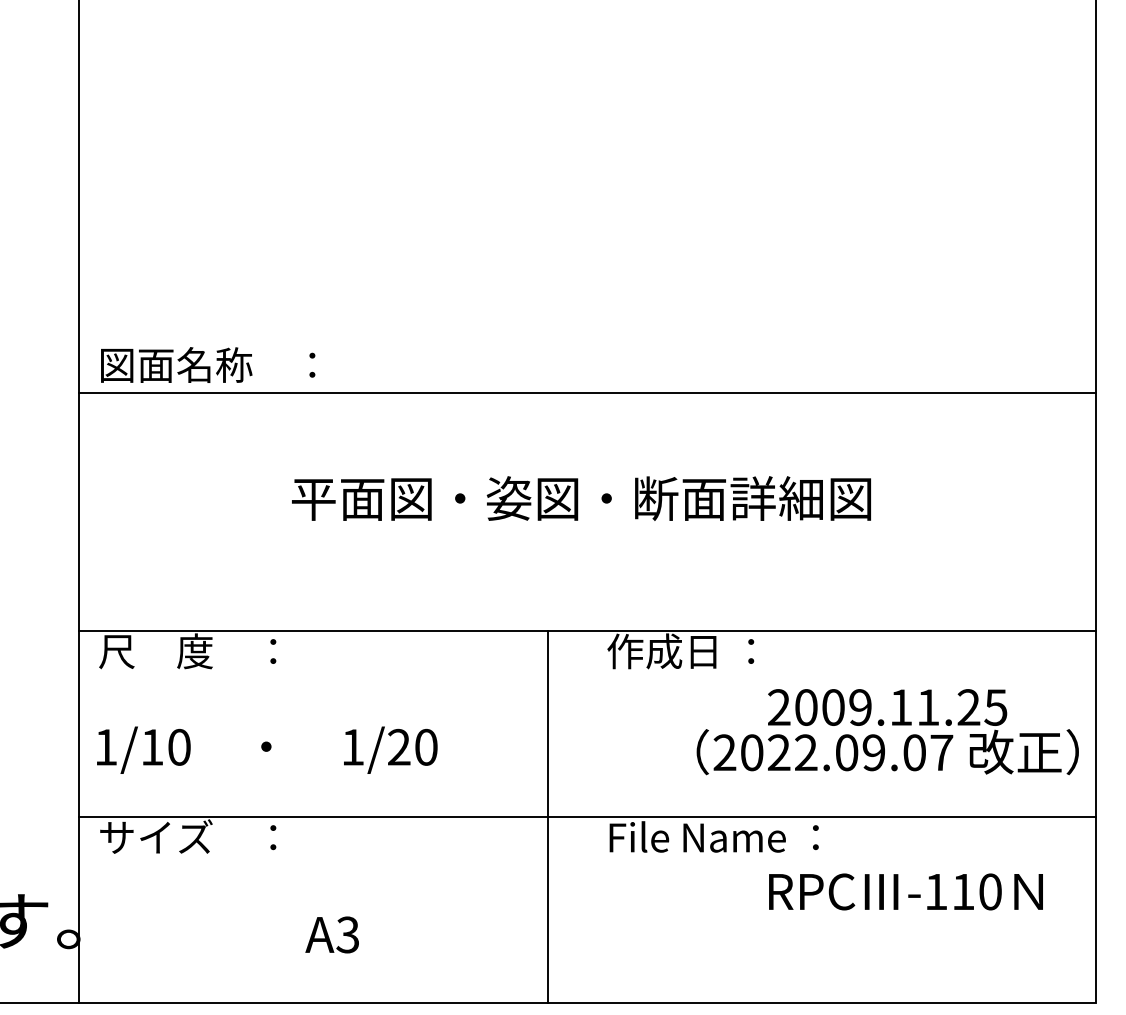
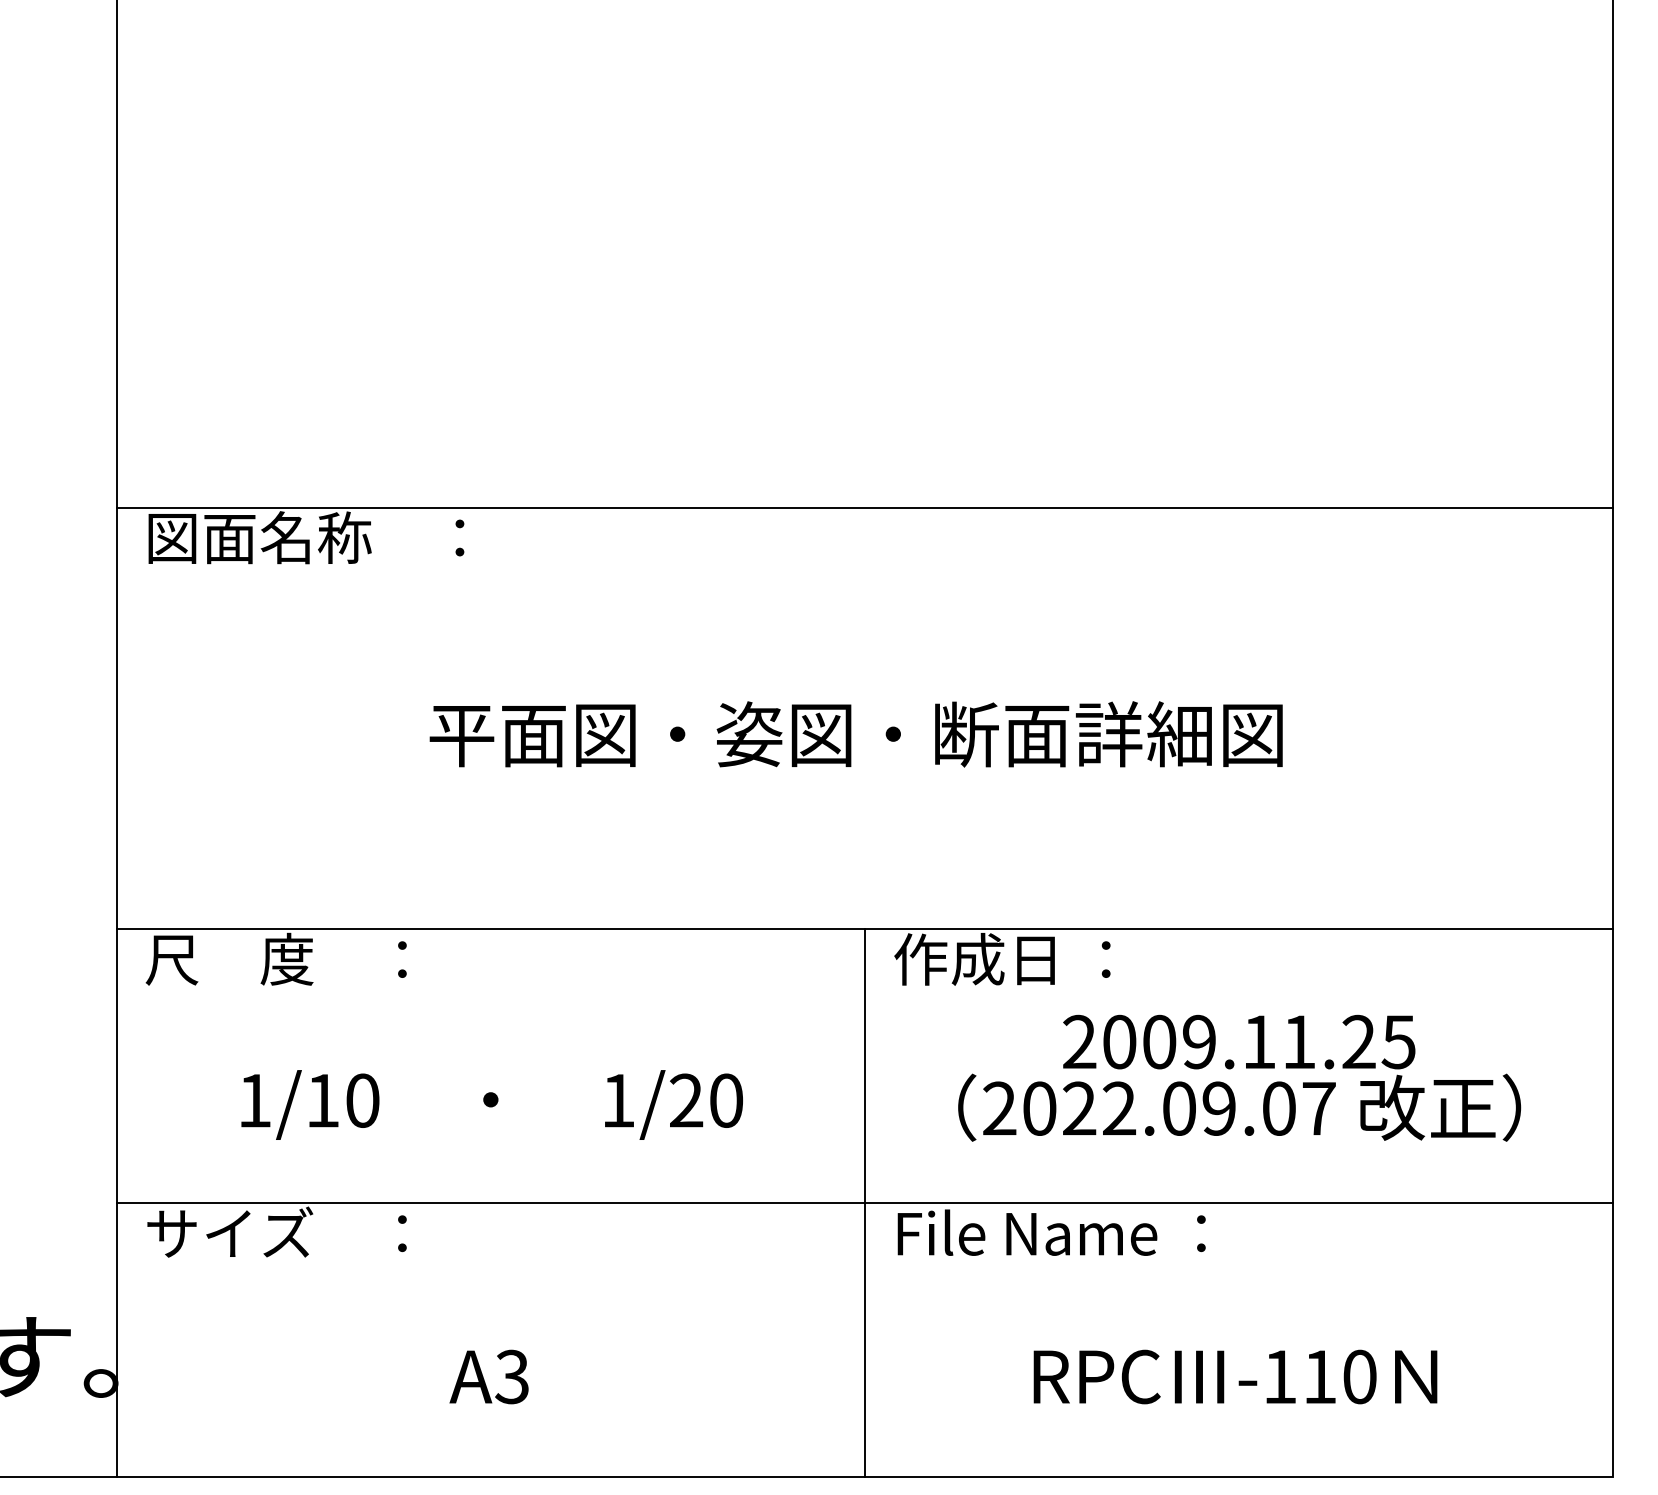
line: (587, 392) -> (865, 507), moved
text: (887, 732) -> (1239, 1078), moved
text: (267, 749) -> (492, 1103), moved
line: (547, 816) -> (865, 1202), moved
text: (905, 891) -> (1234, 1376), moved

